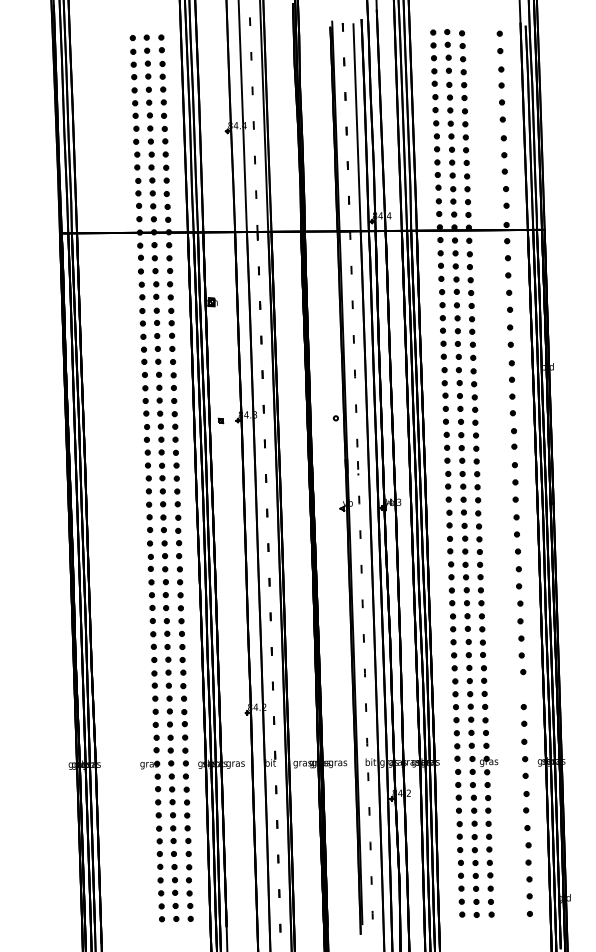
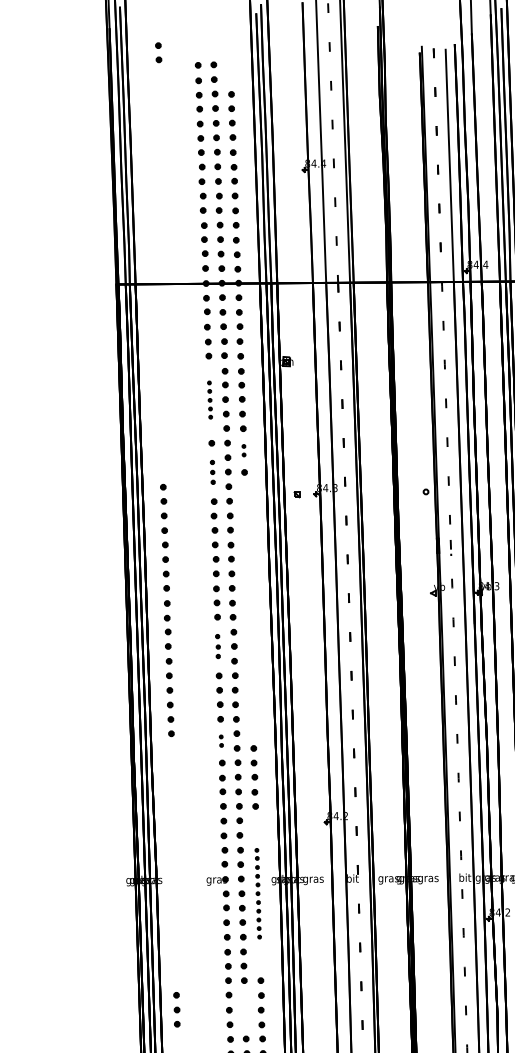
part: (161, 43) -> (158, 52), moved
part: (143, 336) -> (210, 400), size x0.6
part: (173, 381) -> (243, 450), size x0.6
part: (145, 400) -> (212, 471), size x0.7
part: (177, 523) -> (166, 609), moved
part: (150, 555) -> (218, 645), size x0.7
part: (153, 640) -> (221, 741), size x0.6
part: (186, 776) -> (258, 893), size x0.6
part: (174, 879) -> (176, 1009), moved

